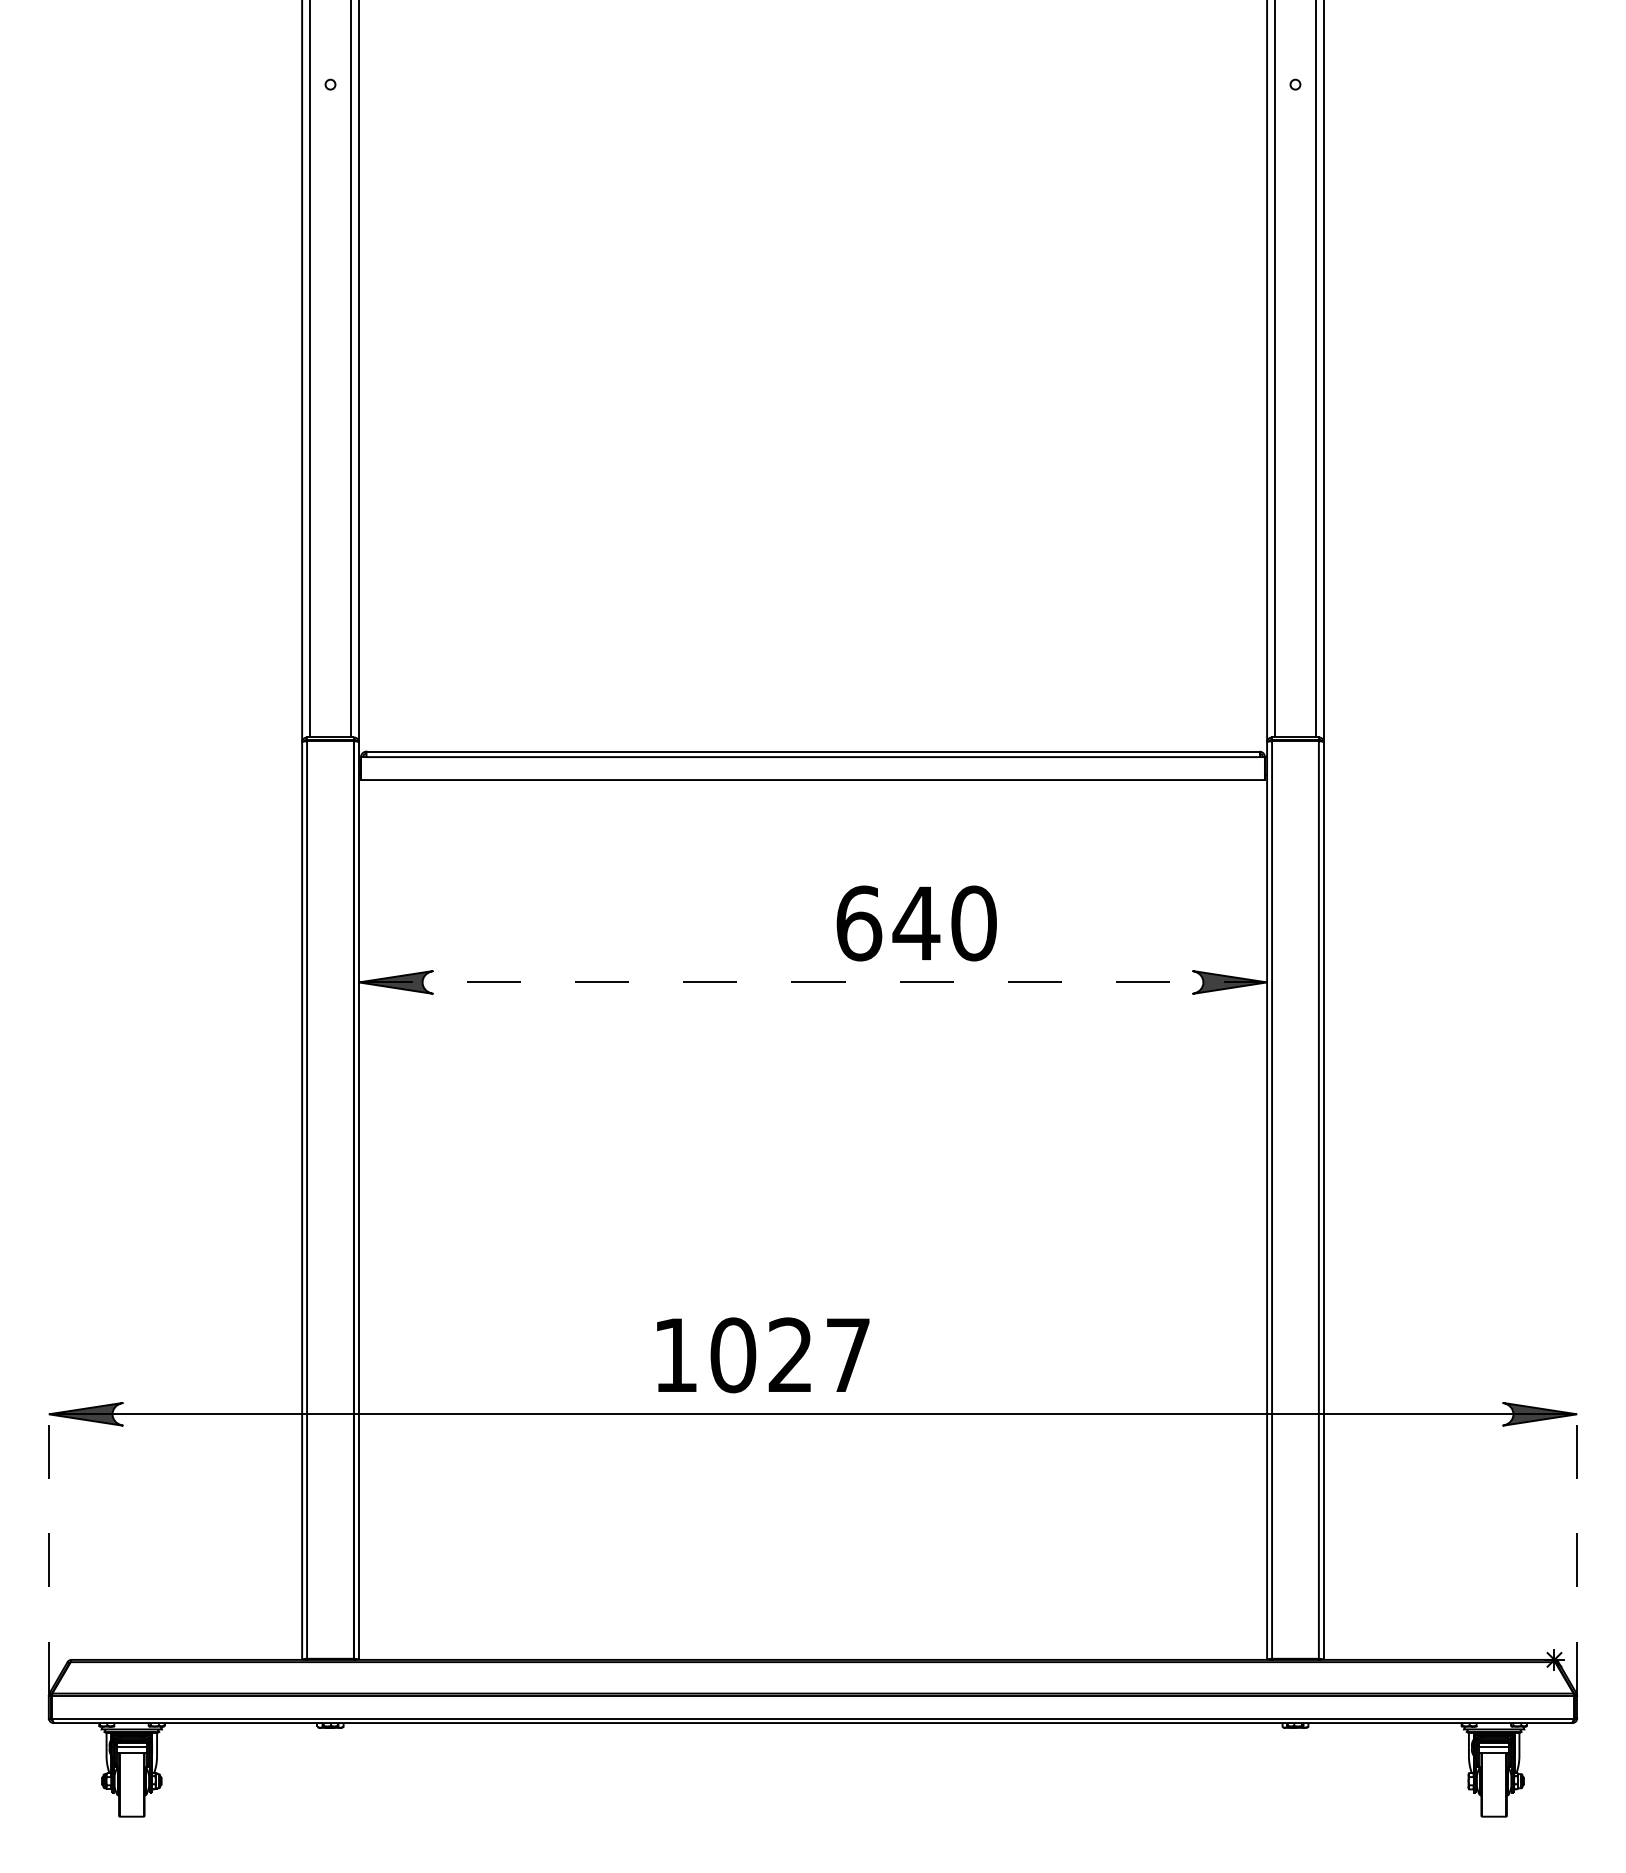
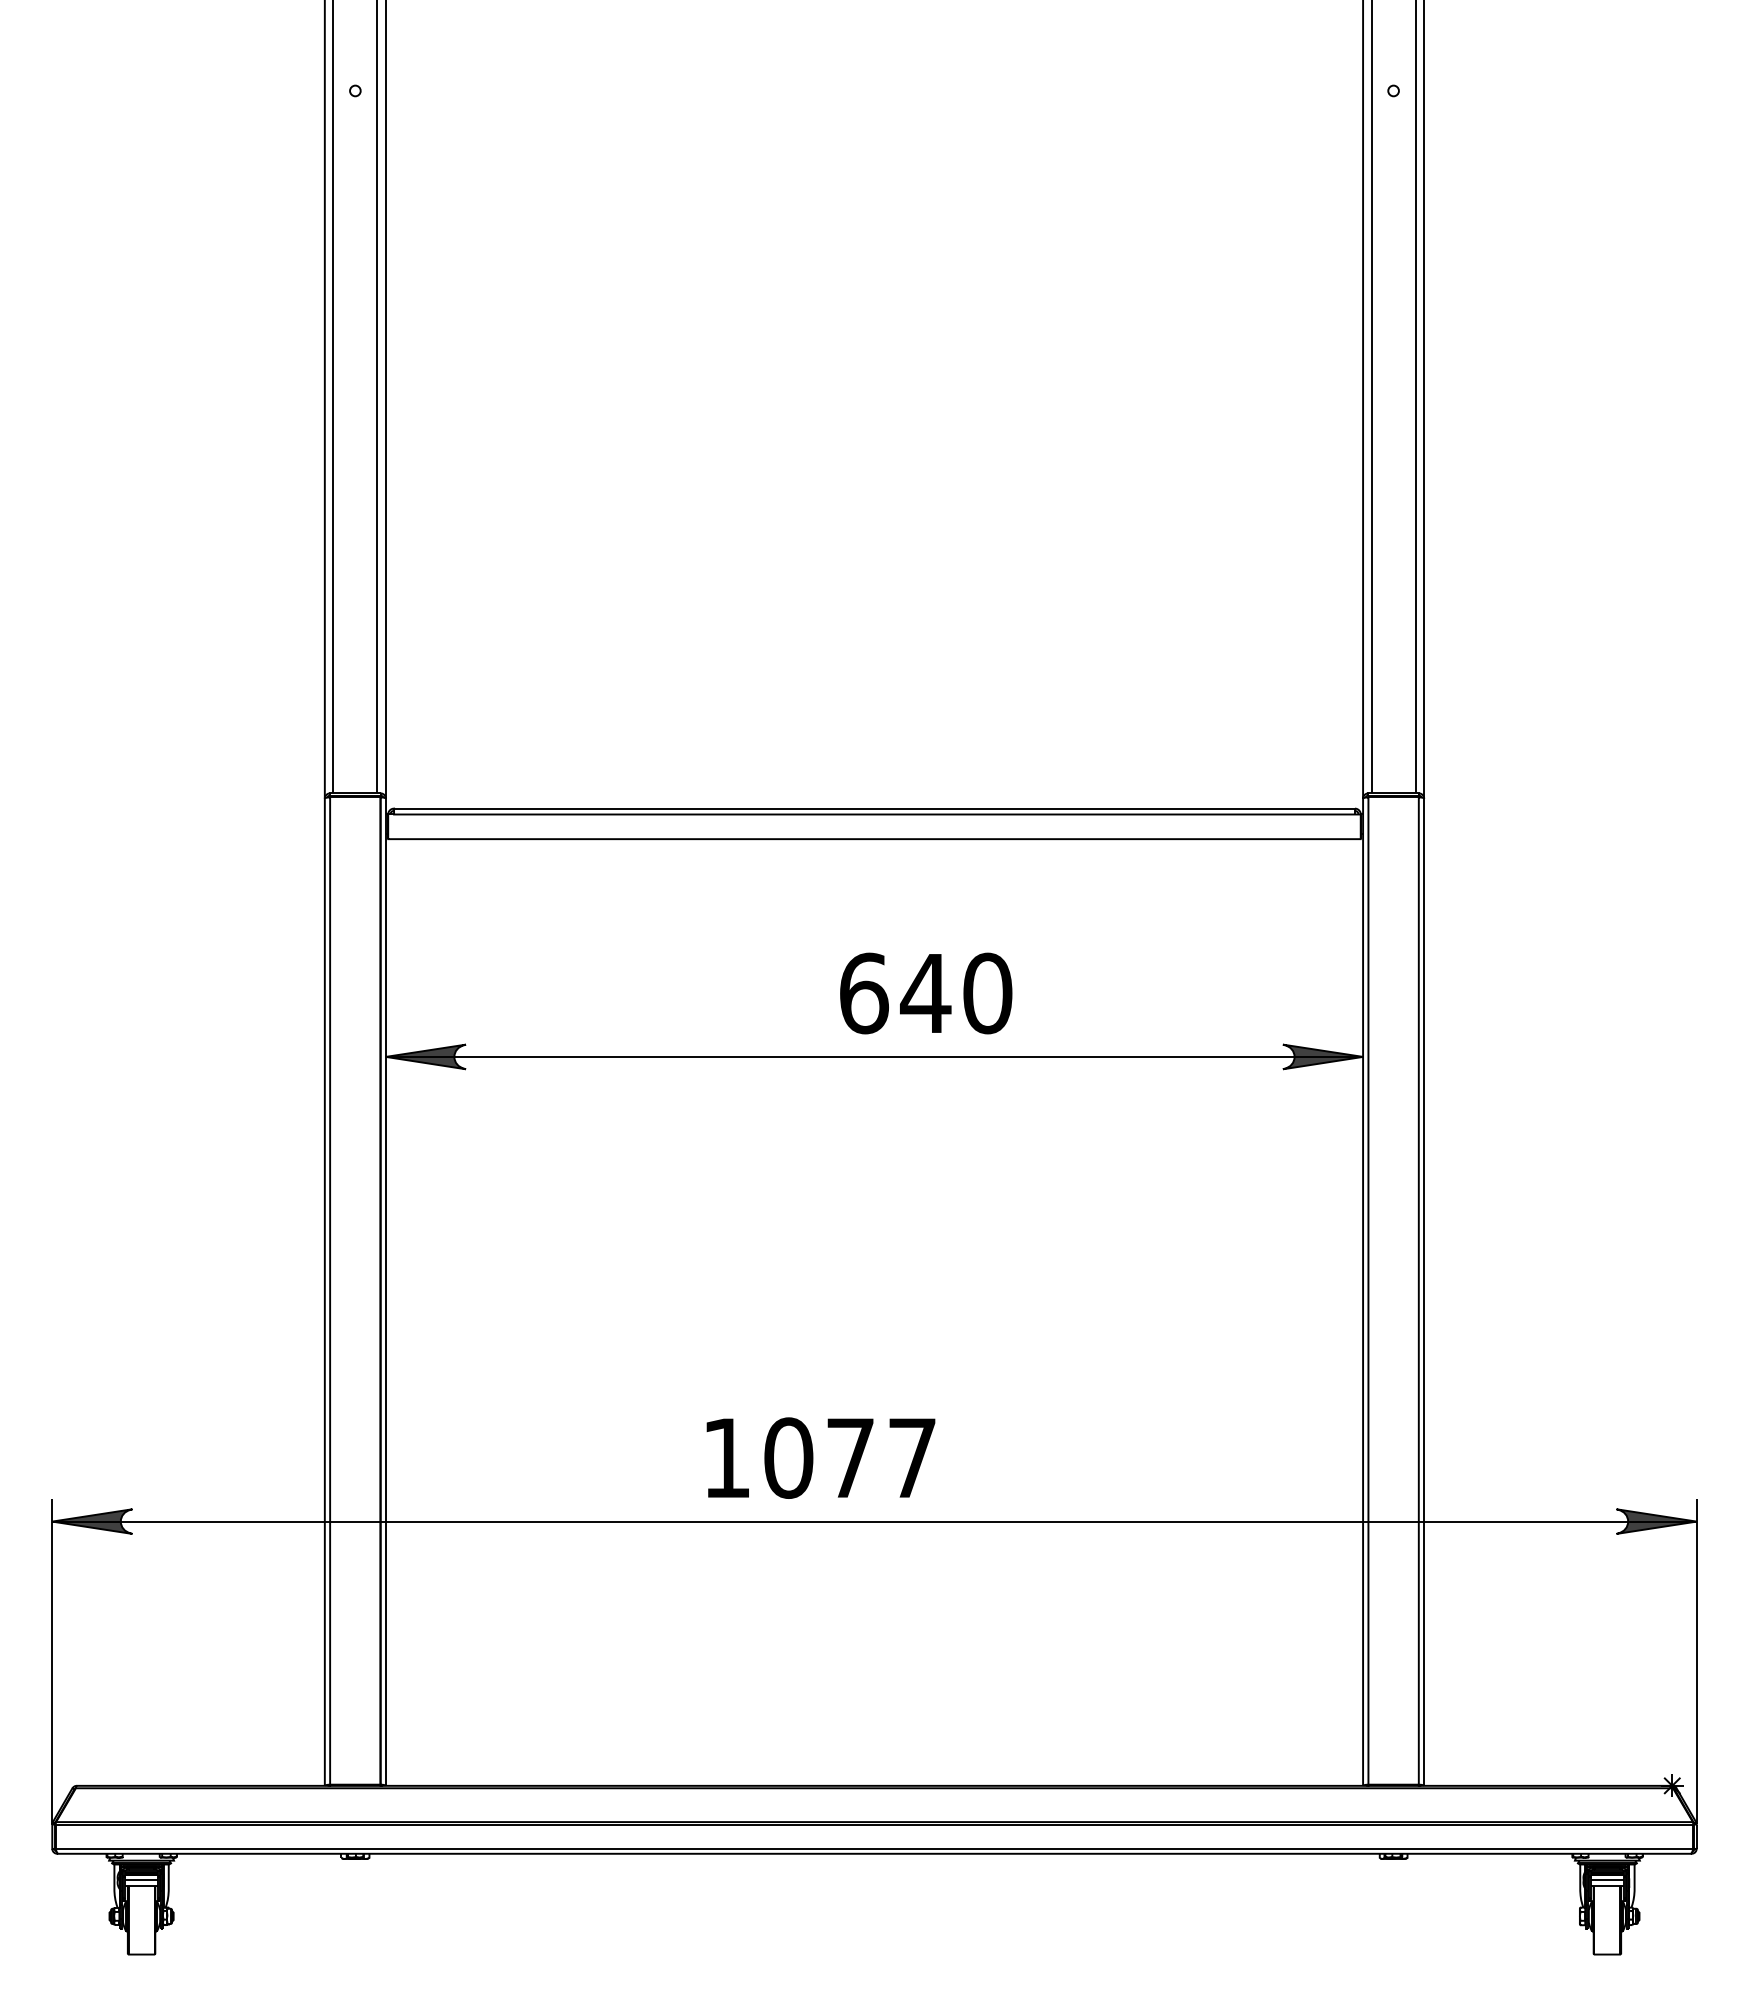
text: (917, 923) -> (926, 993), moved
line: (813, 982) -> (874, 1056), dashed -> solid
text: (790, 1354) -> (850, 1457), 1027 -> 1077
line: (49, 1544) -> (52, 1661), dashed -> solid
line: (1576, 1544) -> (1696, 1661), dashed -> solid

